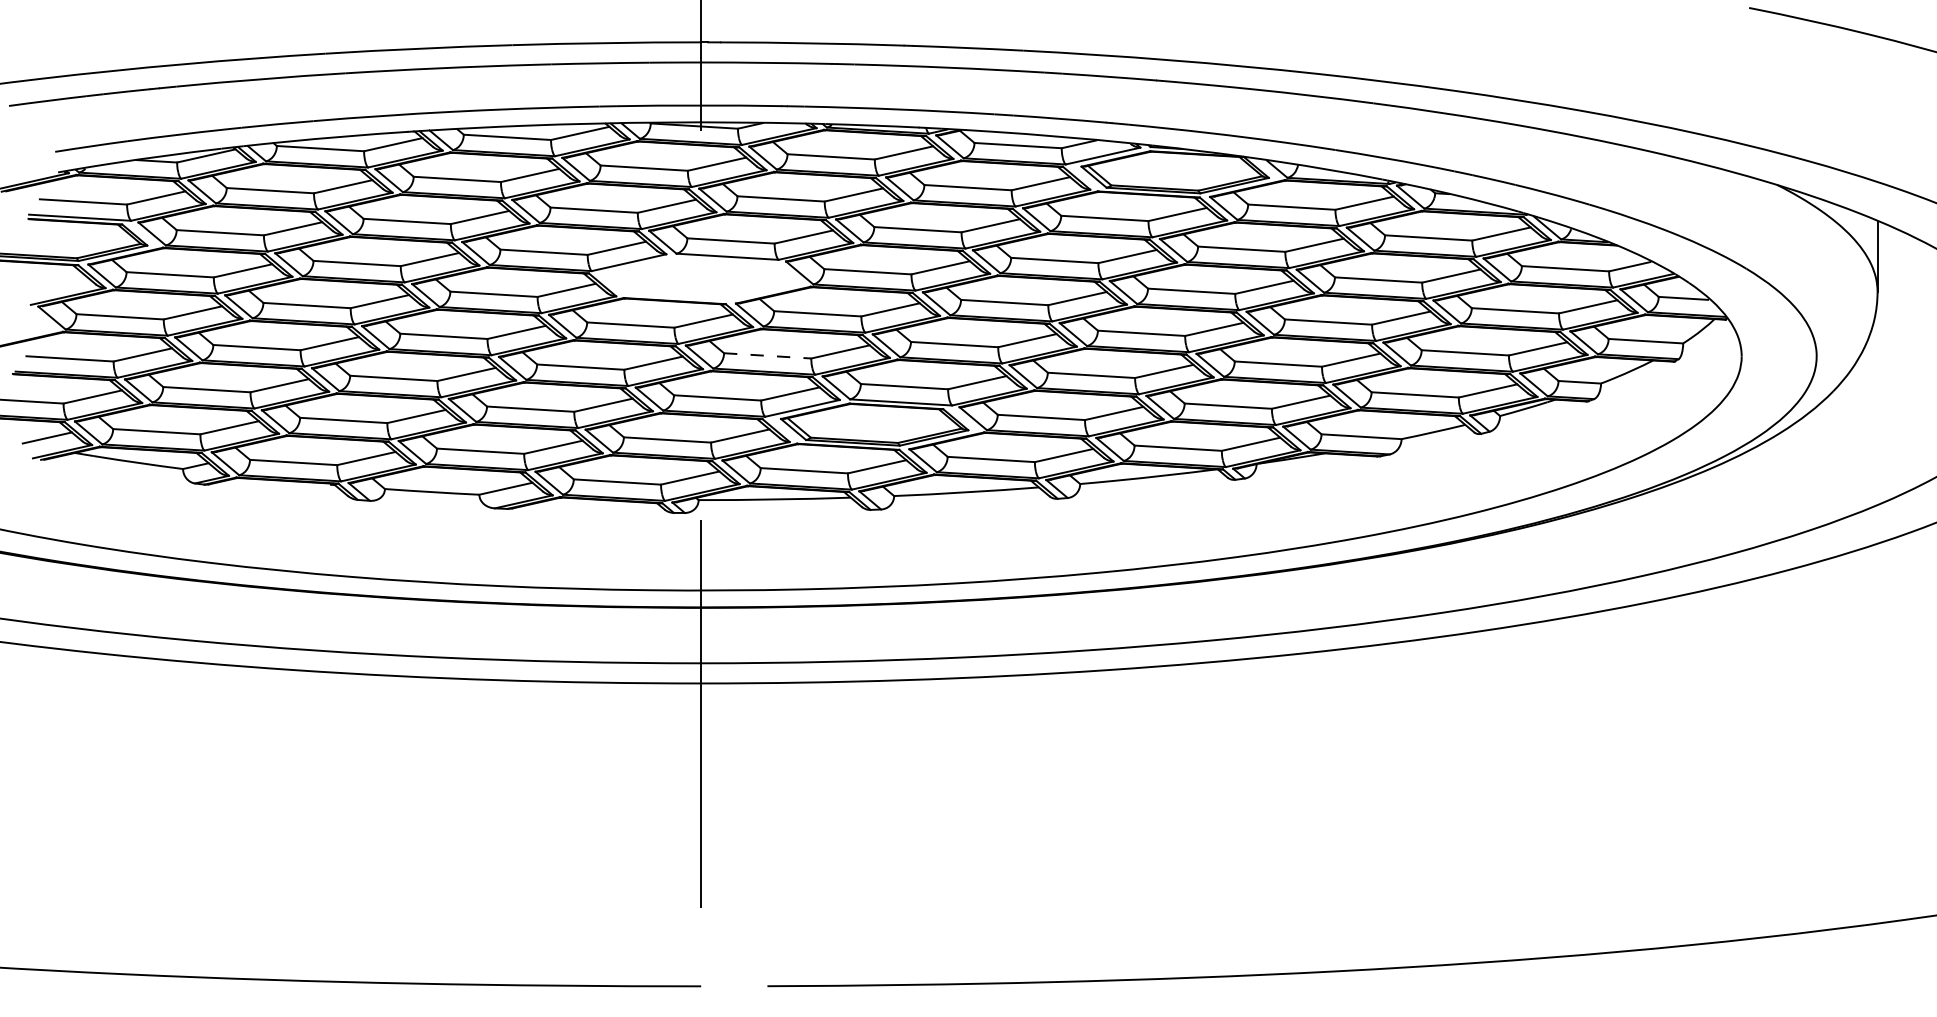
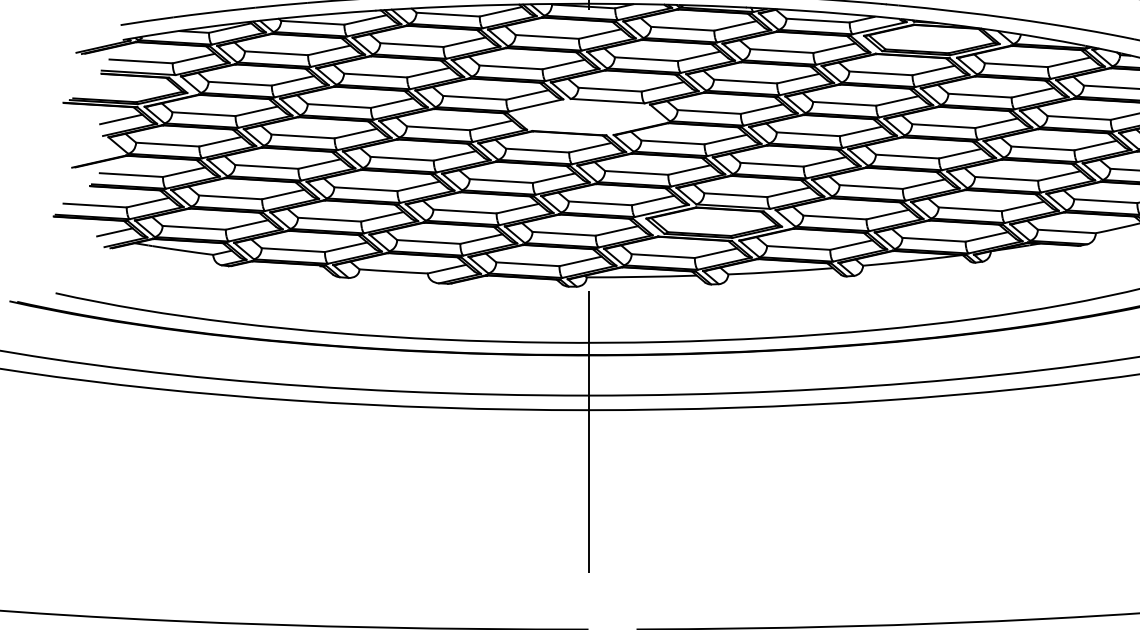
line: (55, 281) -> (120, 119), added
line: (767, 355) -> (636, 172), dashed -> solid

